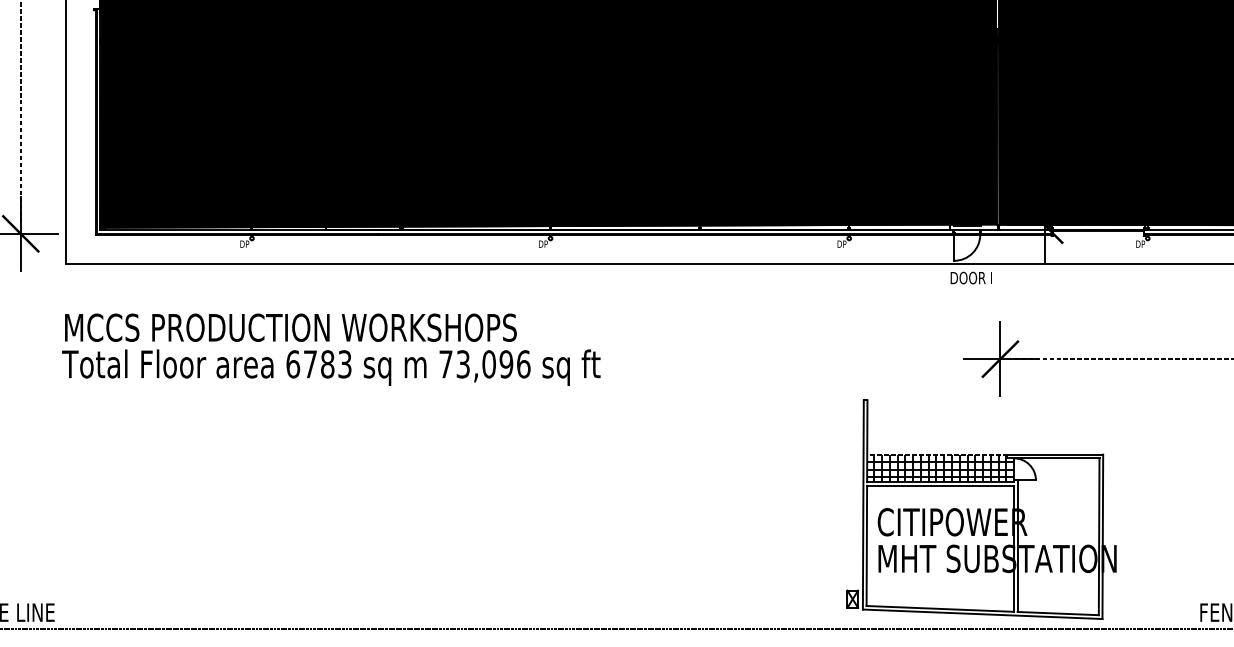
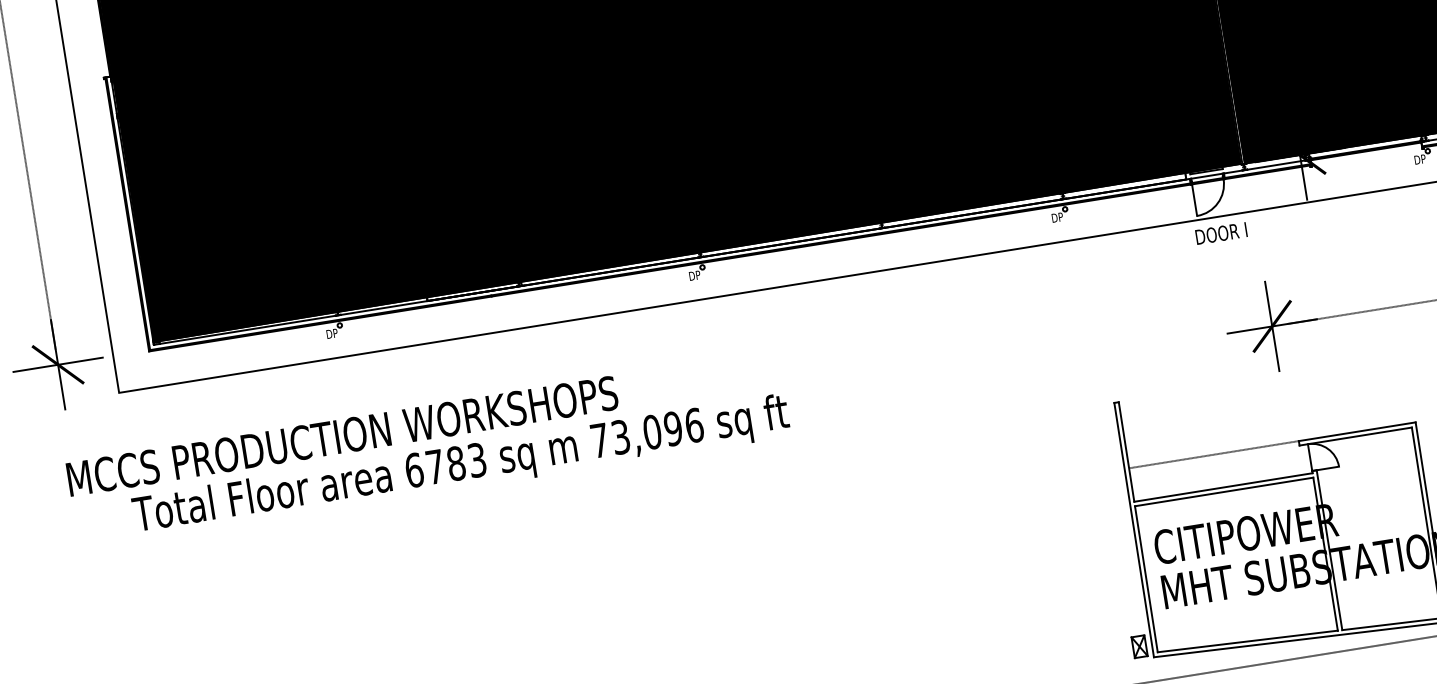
text: (290, 327) -> (341, 435), moved
hatch: (940, 468) -> (1220, 470), removed

